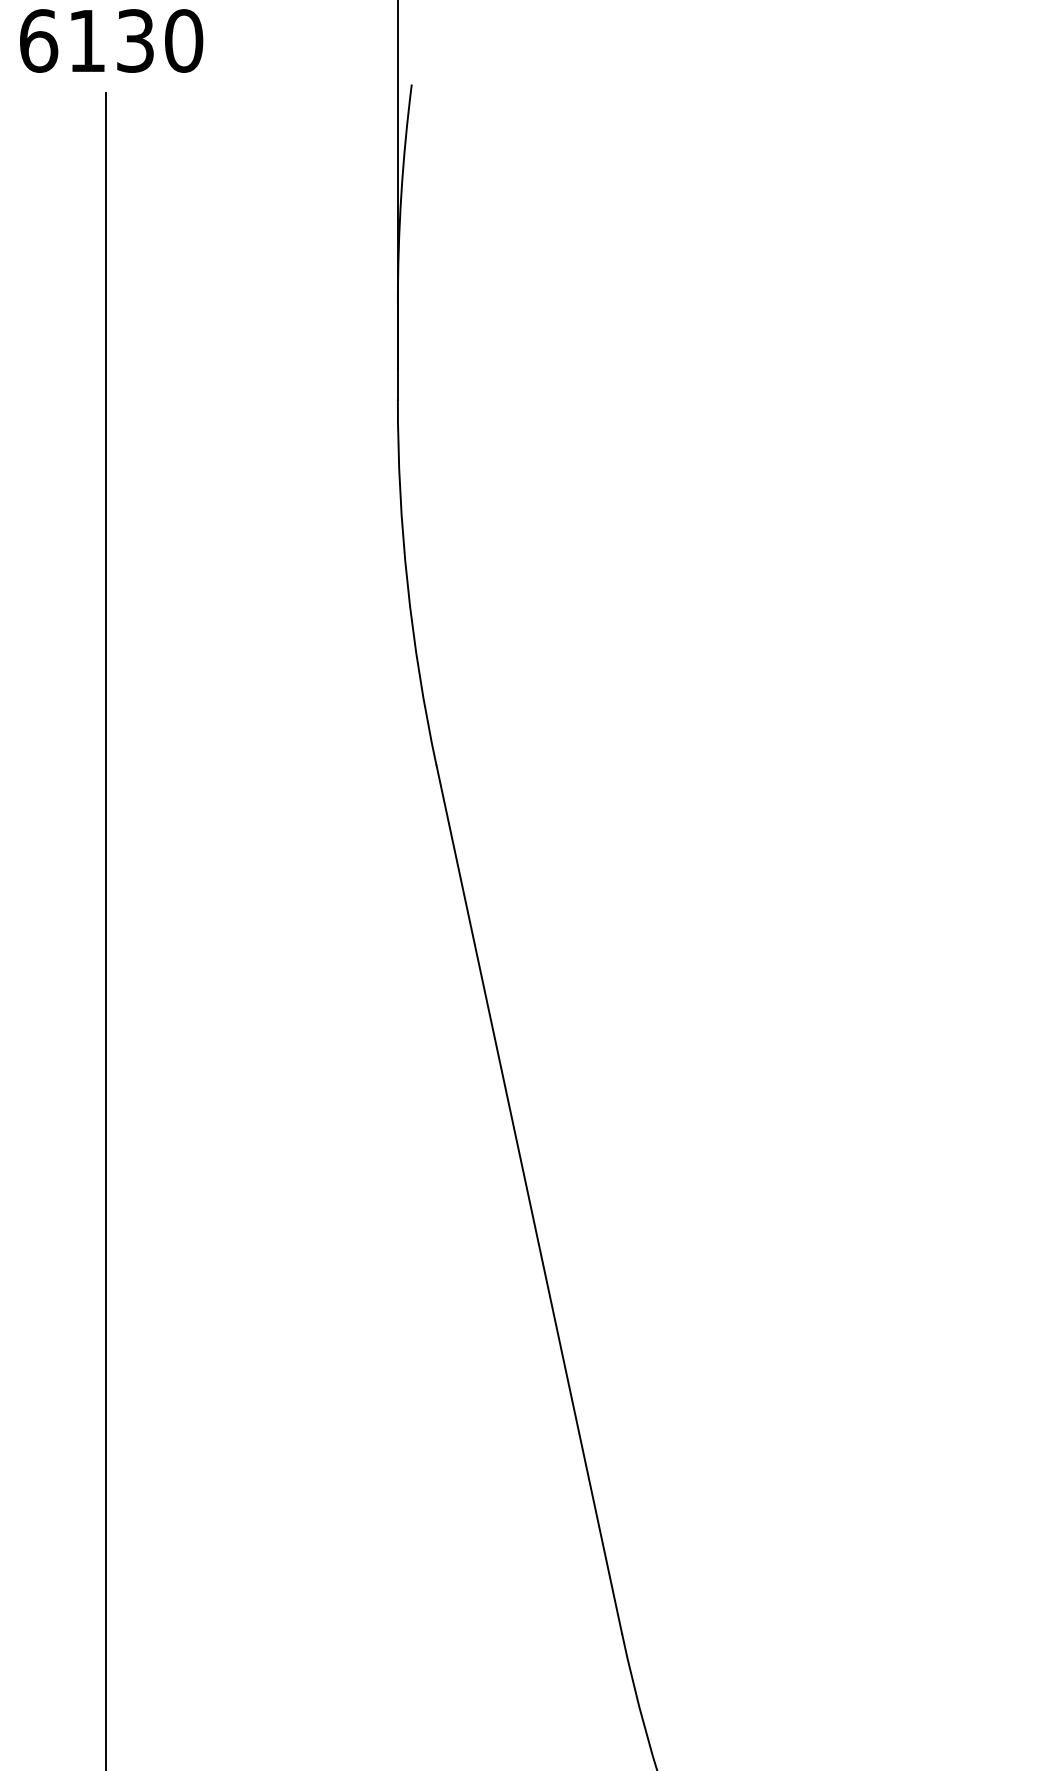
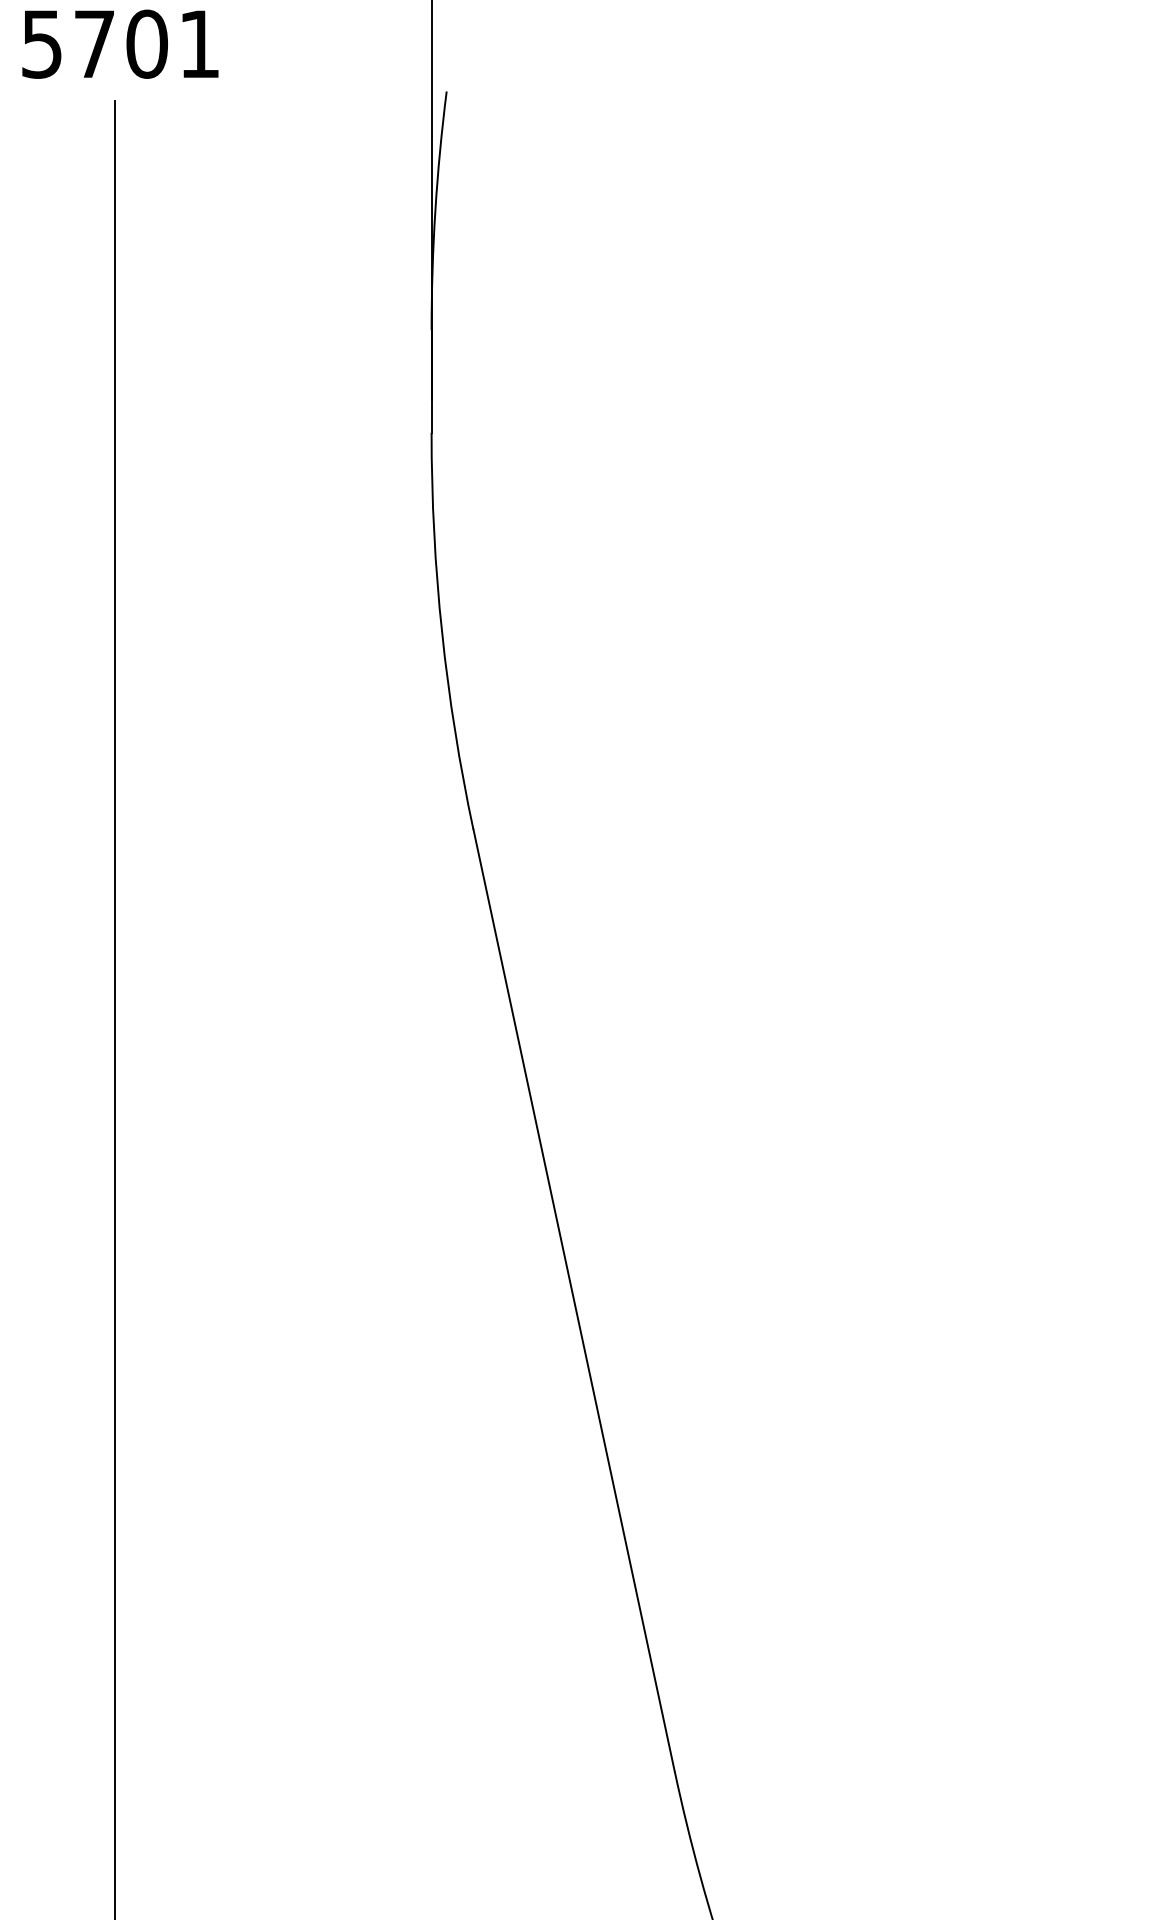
text: (110, 40) -> (120, 43), 6130 -> 5701

